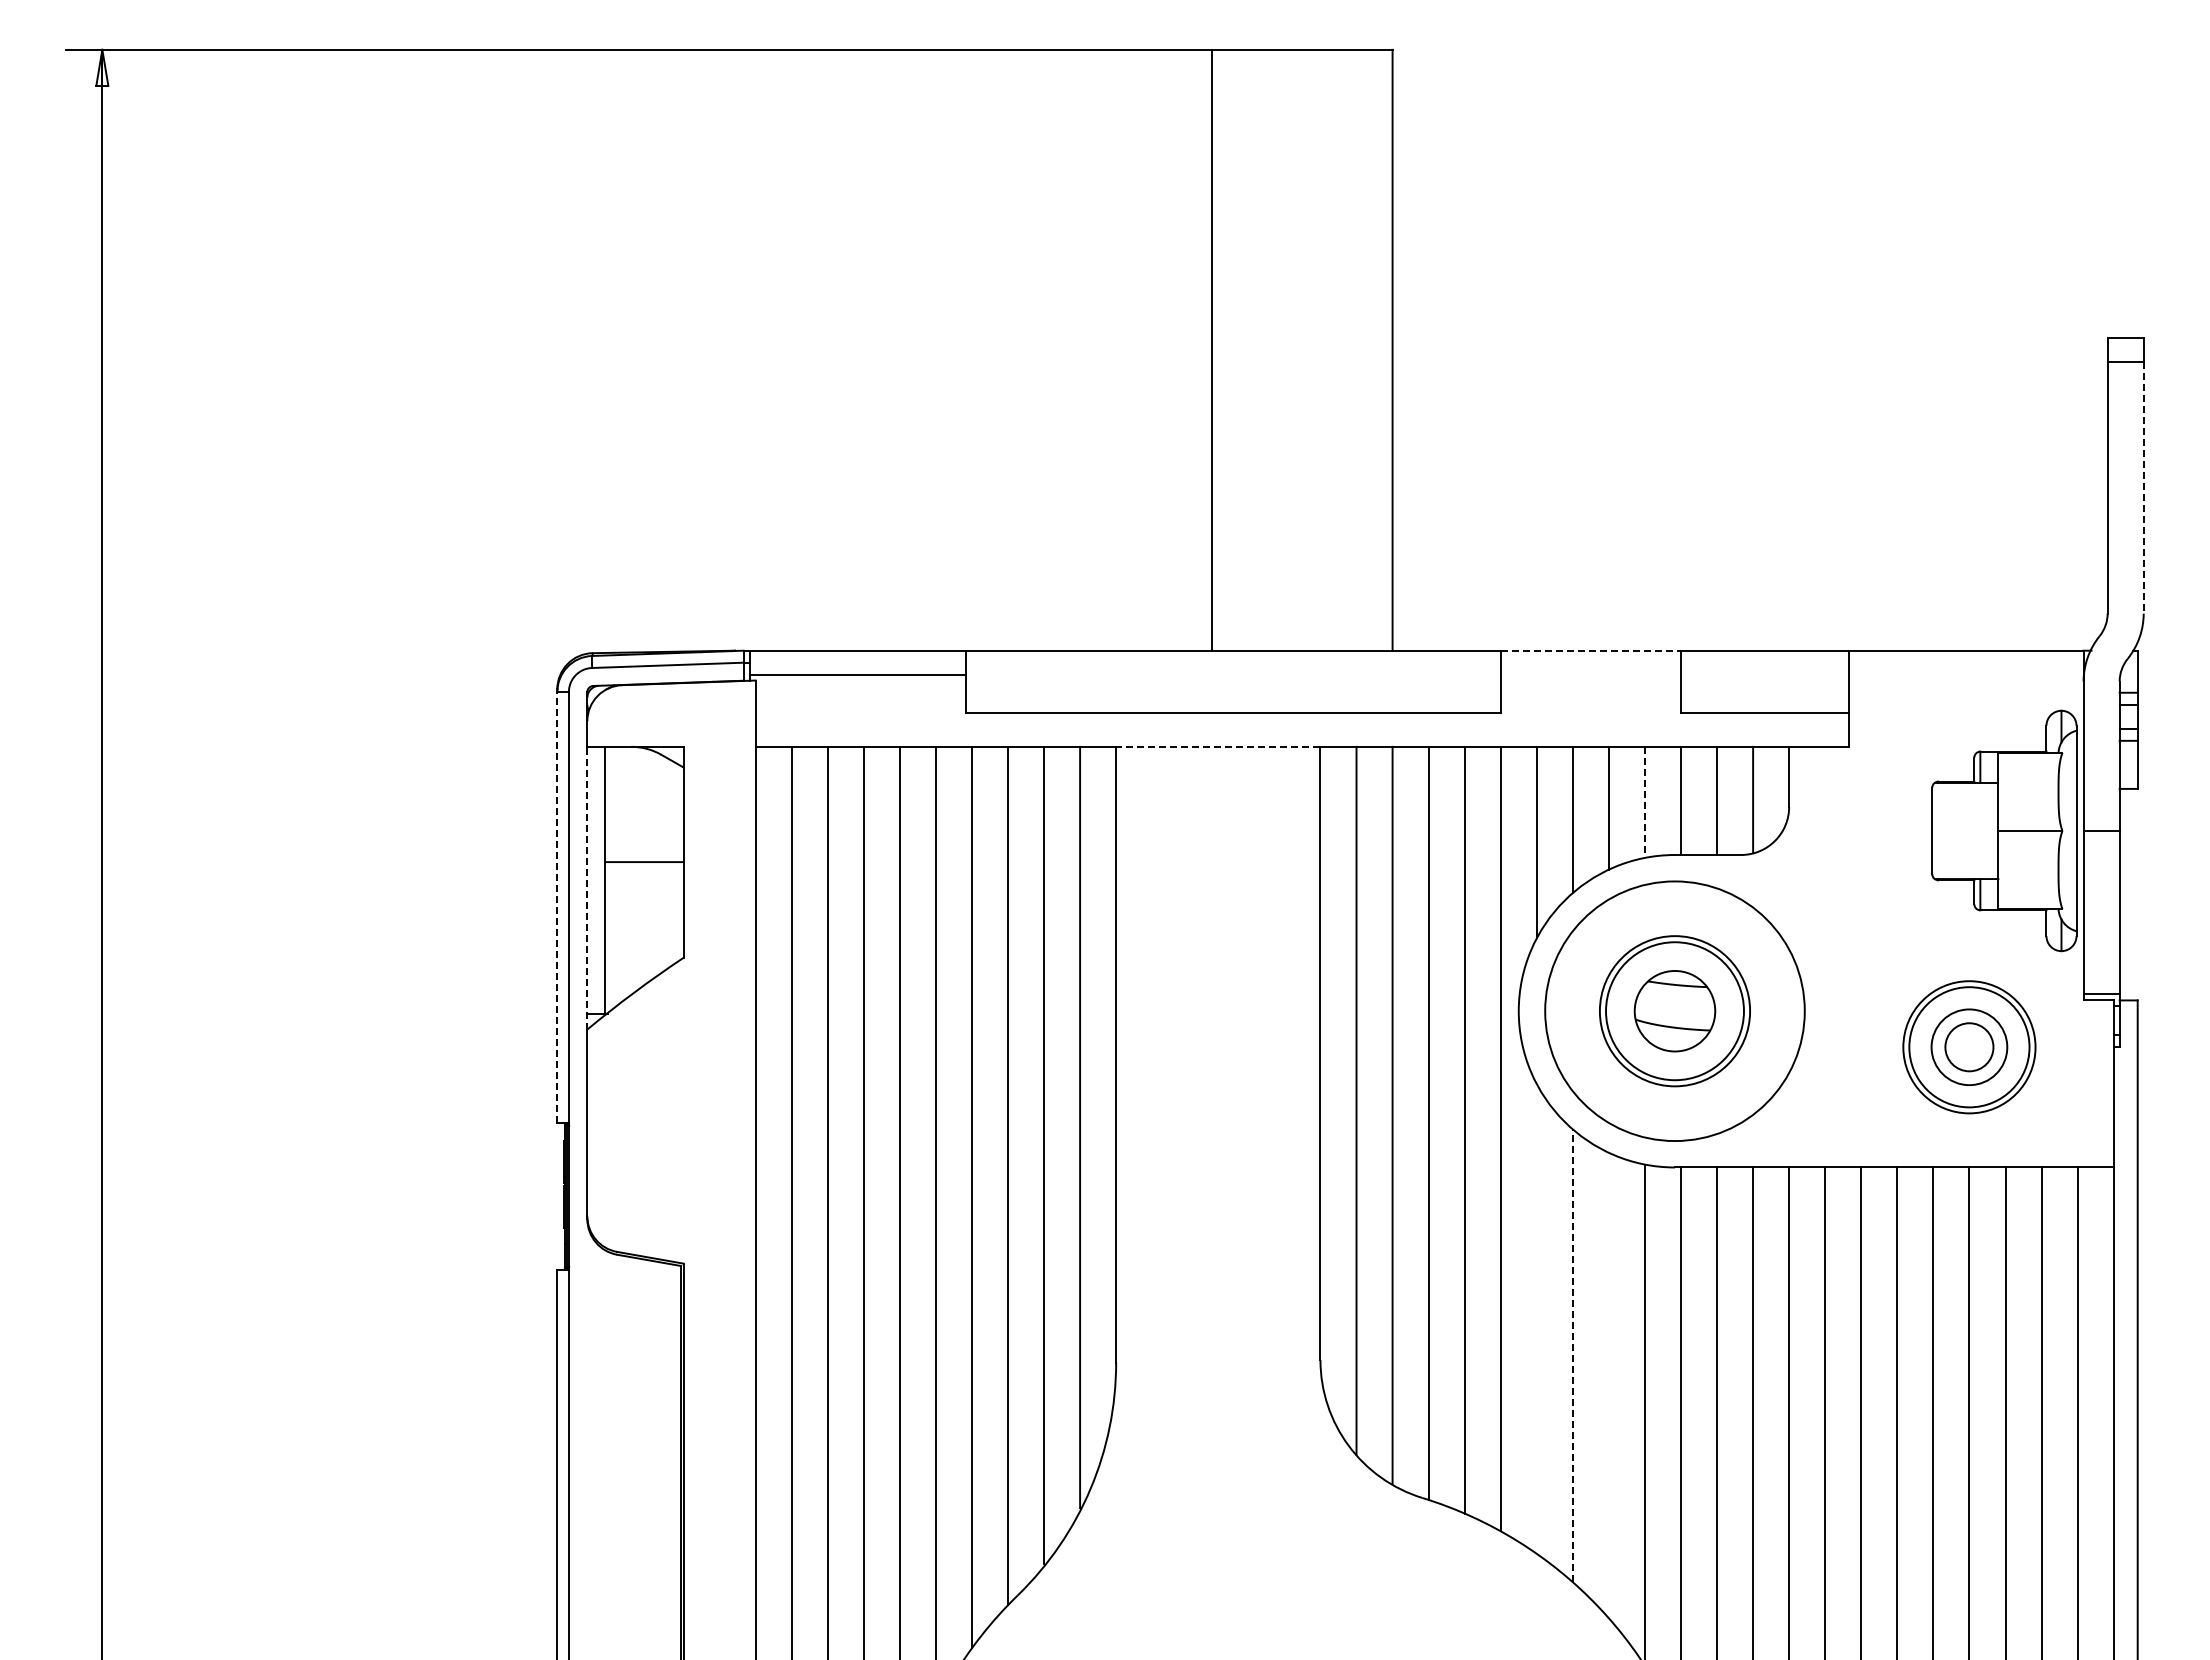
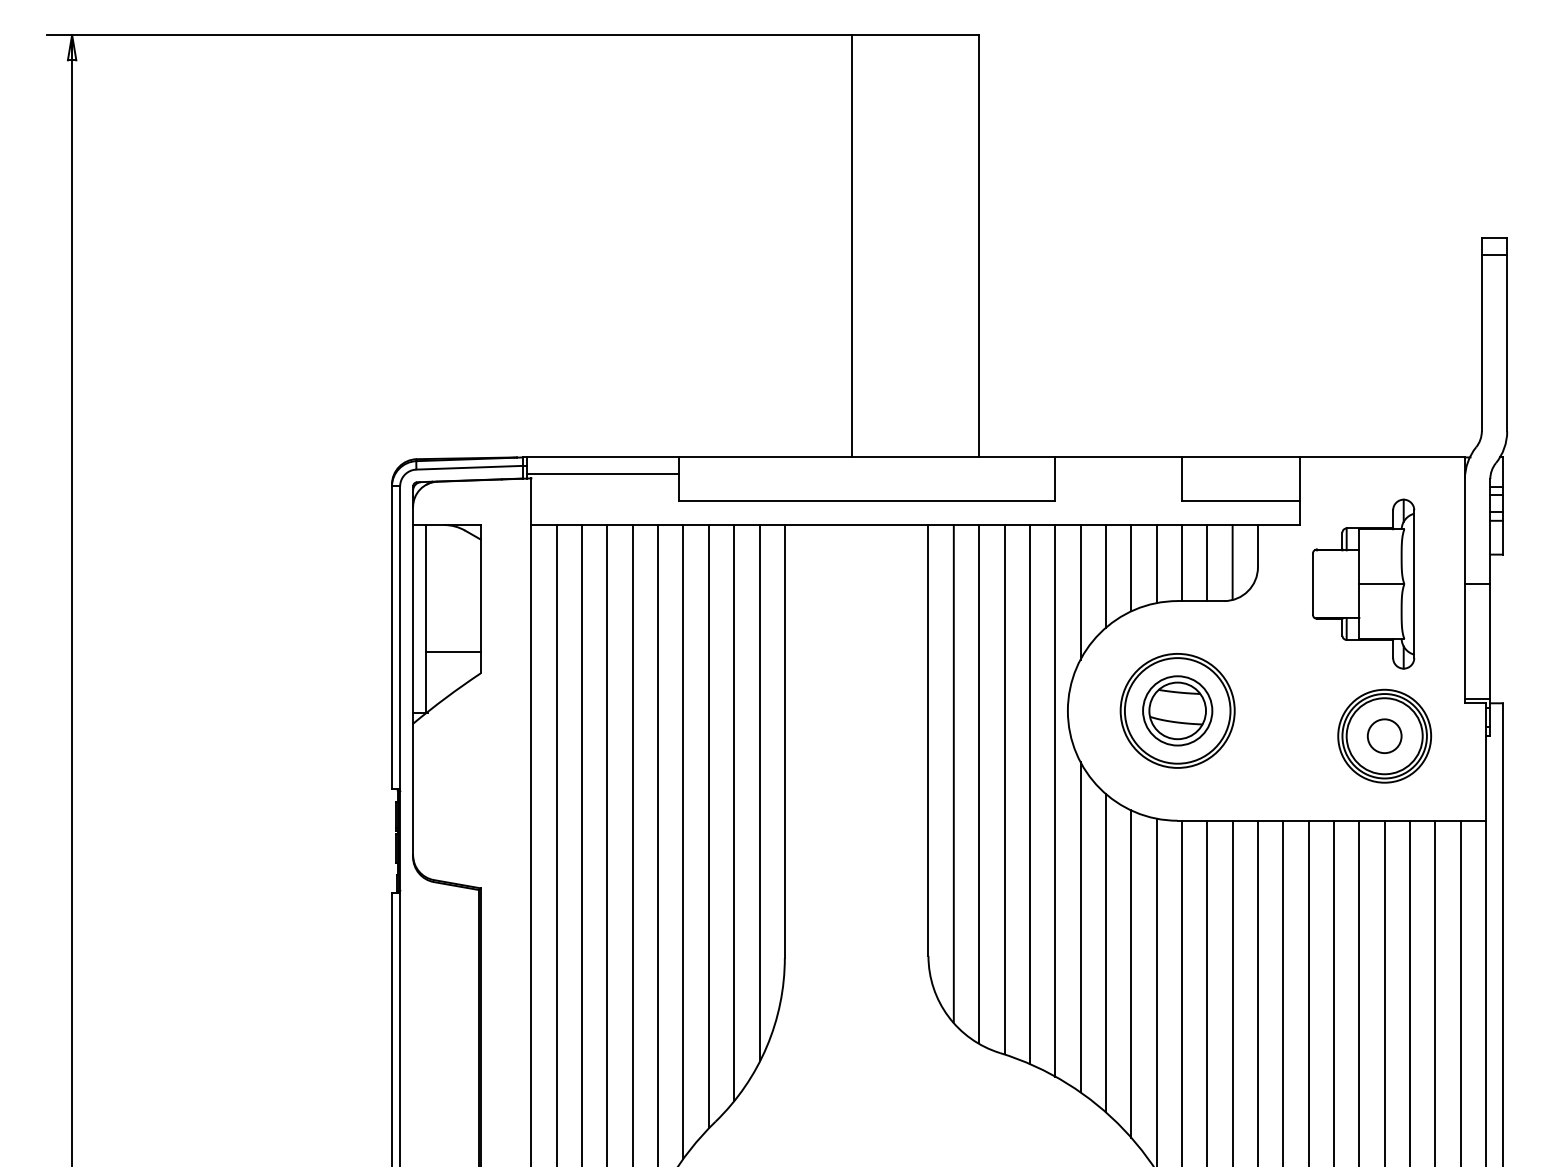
line: (2143, 487) -> (1507, 342), dashed -> solid
line: (1591, 650) -> (1119, 457), dashed -> solid
line: (1217, 746) -> (856, 524), dashed -> solid
line: (1644, 802) -> (1156, 564), dashed -> solid
part: (2004, 830) -> (1363, 583), moved
line: (644, 862) -> (453, 652), moved
line: (587, 887) -> (413, 623), dashed -> solid
line: (557, 907) -> (392, 637), dashed -> solid
circle: (1674, 1010) -> (1177, 710), size x0.71
circle: (1674, 1011) -> (1177, 711), size x0.62
circle: (1969, 1047) -> (1384, 736), size x1.43
line: (1536, 1318) -> (1080, 926), added
line: (1572, 1355) -> (1105, 952), dashed -> solid
line: (1608, 1385) -> (1130, 974), added

